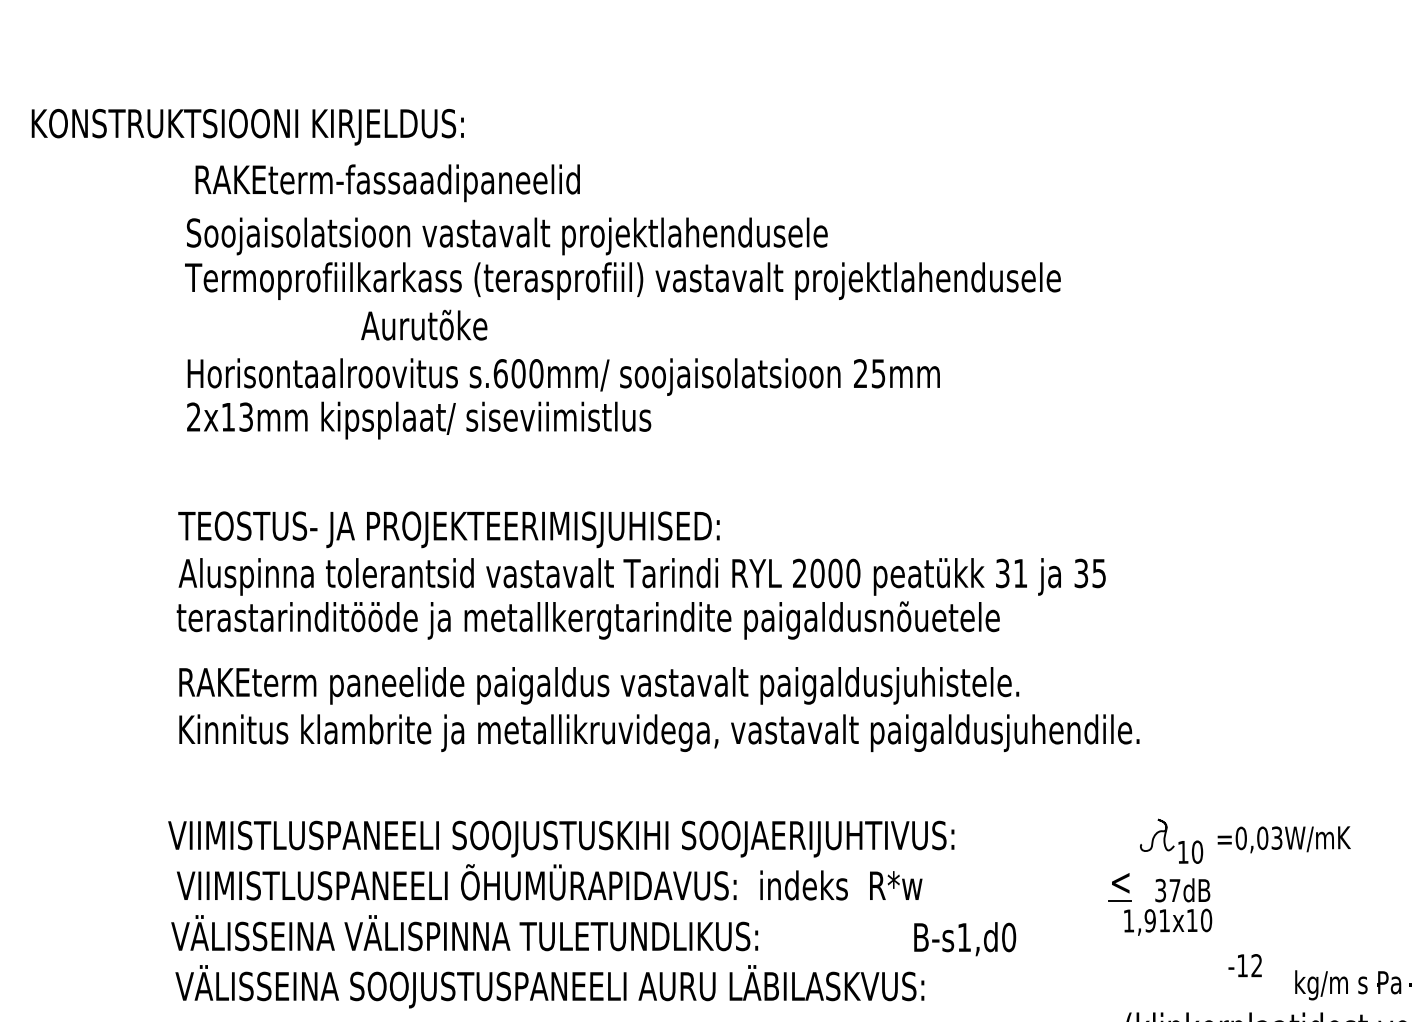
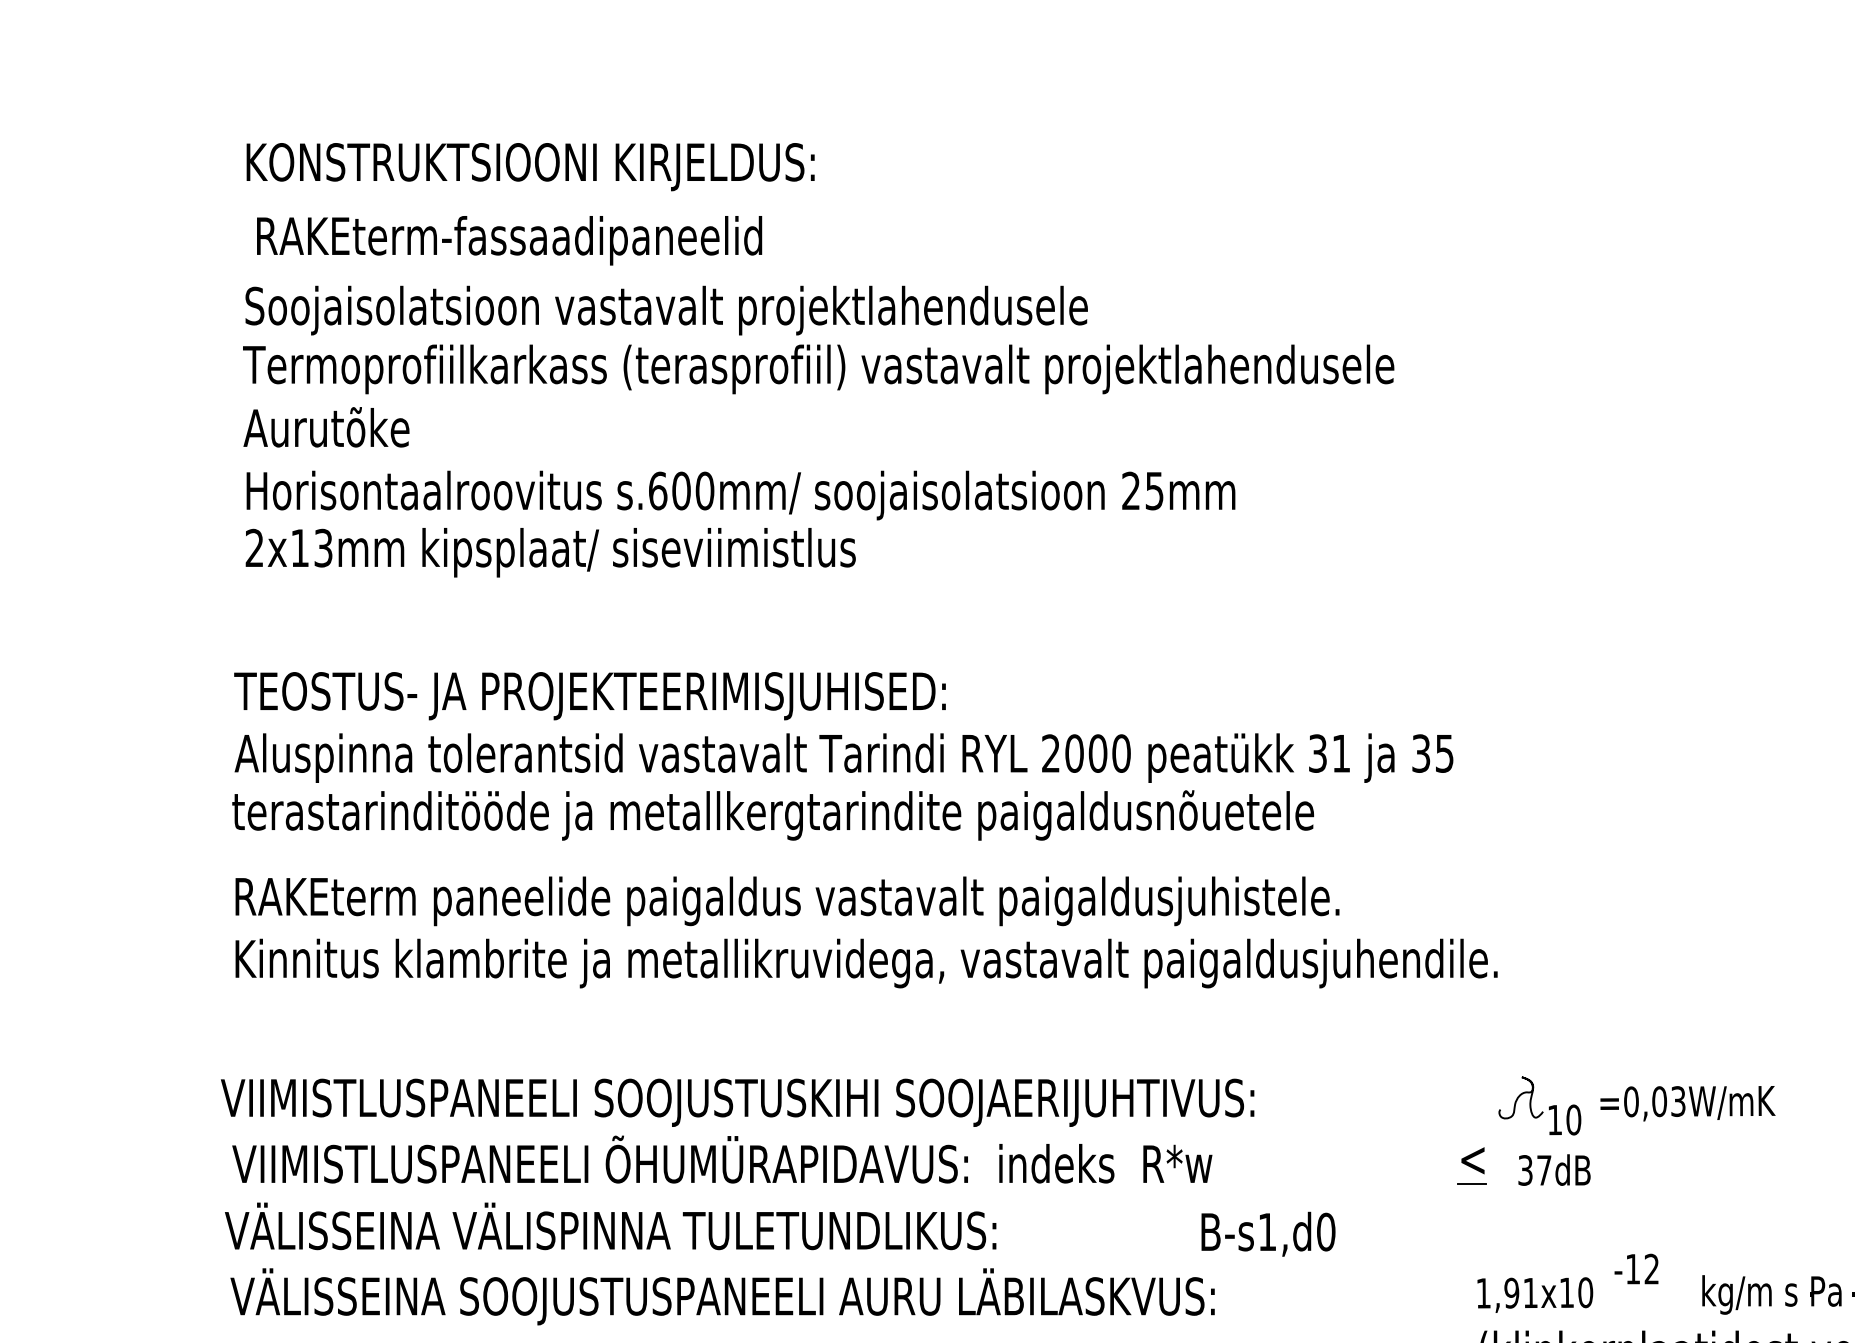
text: (247, 127) -> (530, 167), moved
text: (424, 325) -> (326, 427), moved
text: (1168, 921) -> (1535, 1294), moved

